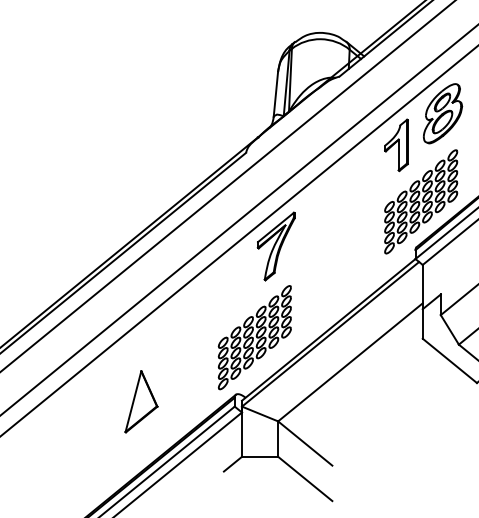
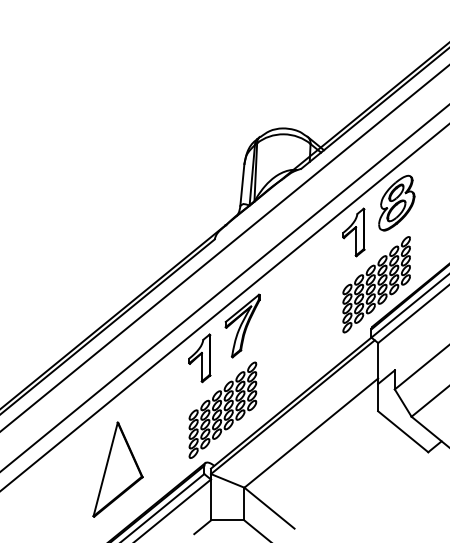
part: (229, 281) -> (199, 358), added
part: (140, 401) -> (117, 469), size x1.67

